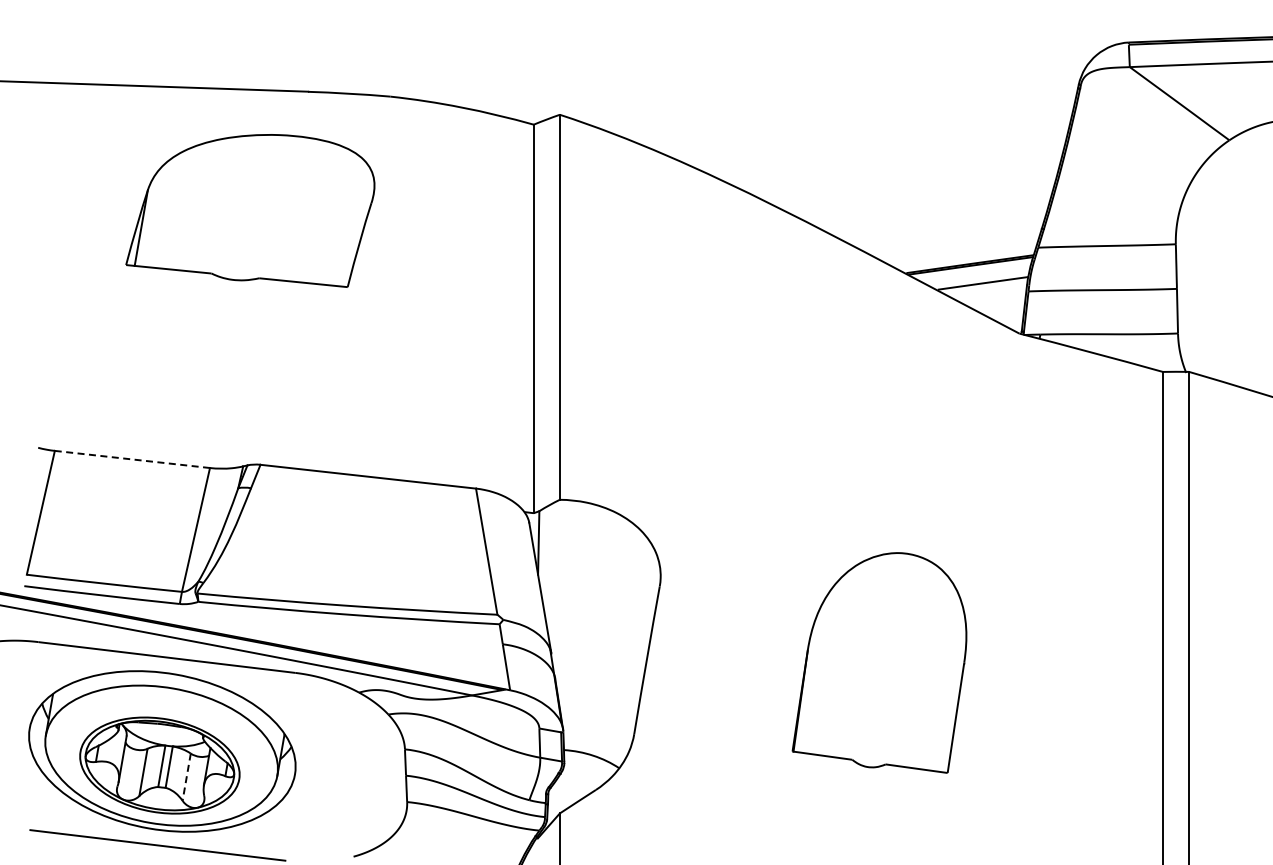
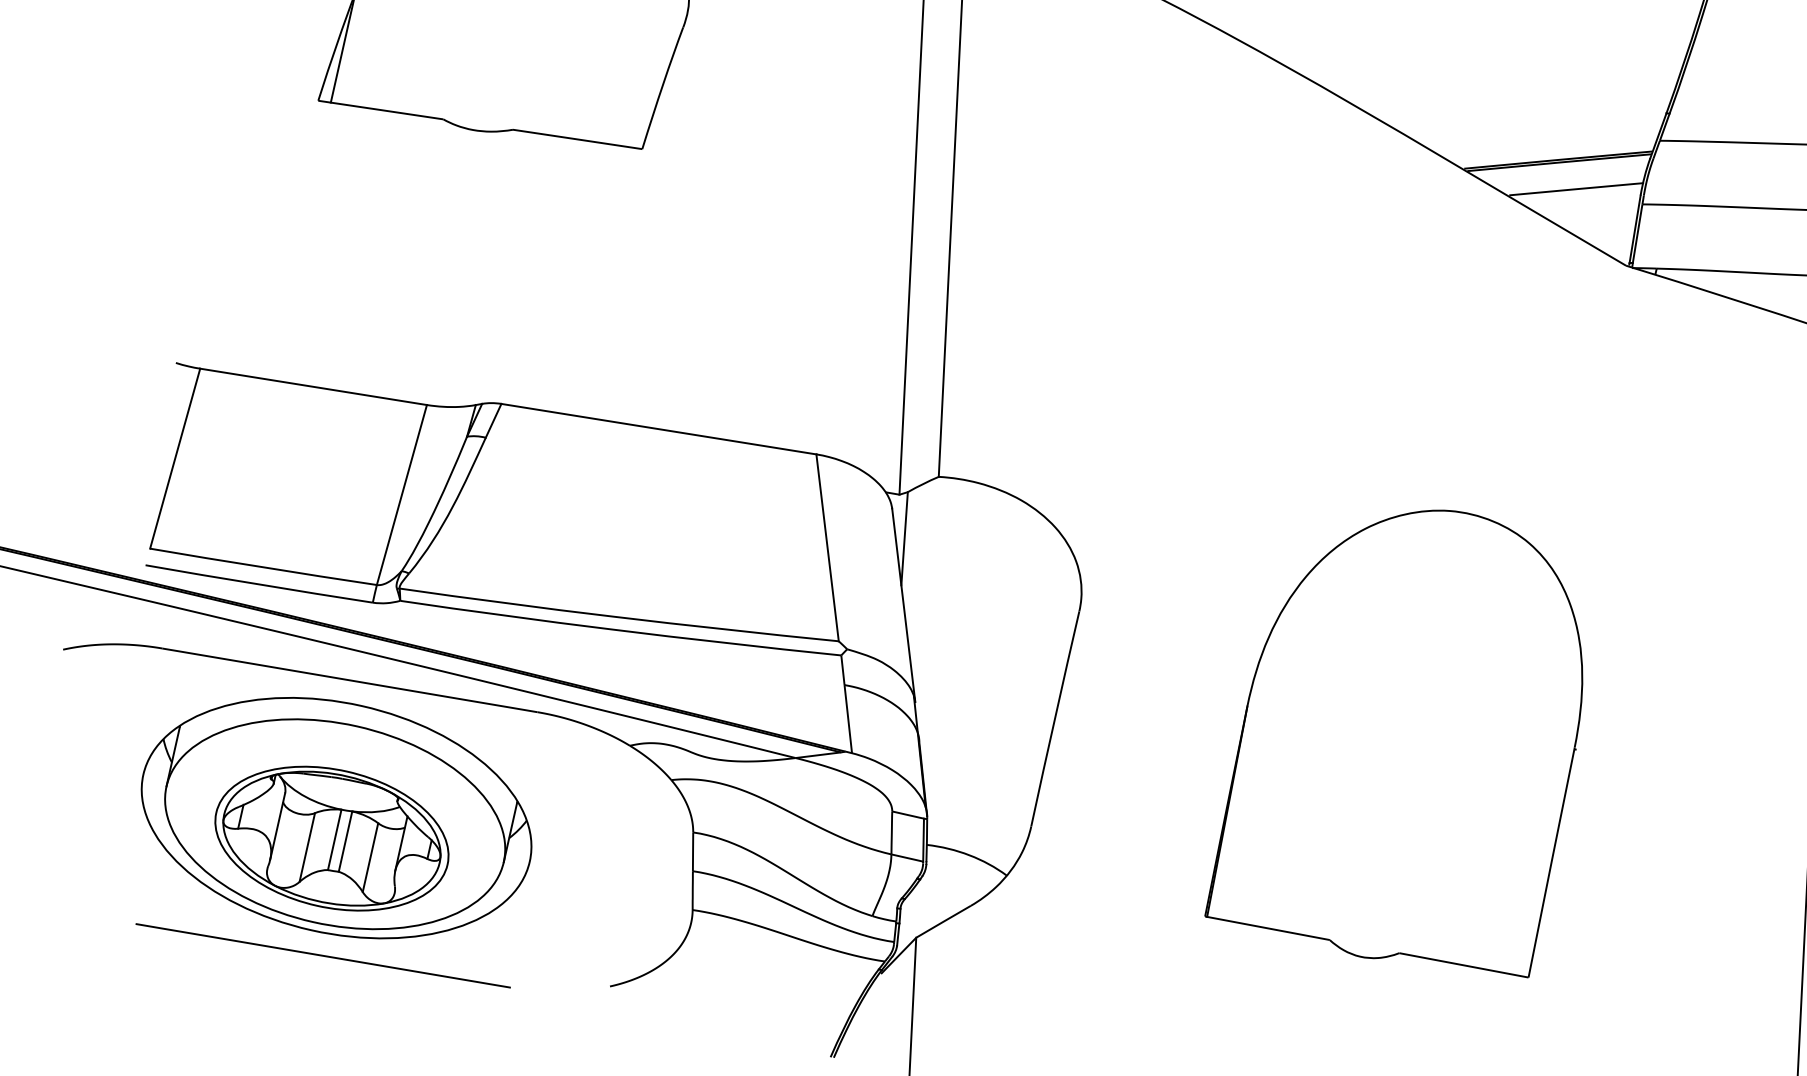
line: (131, 459) -> (312, 386), dashed -> solid
part: (879, 662) -> (1396, 738), size x1.43
line: (186, 777) -> (370, 858), dashed -> solid

